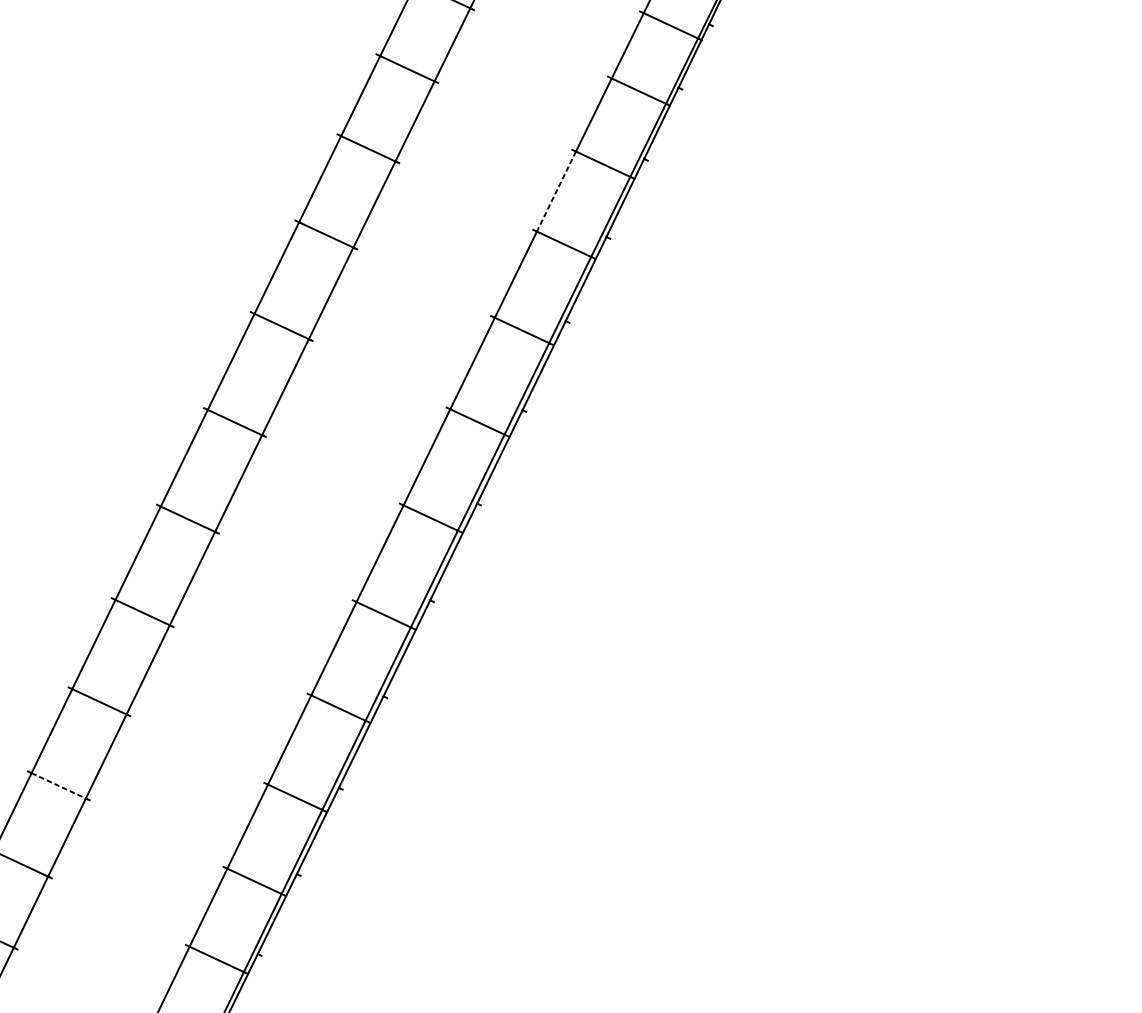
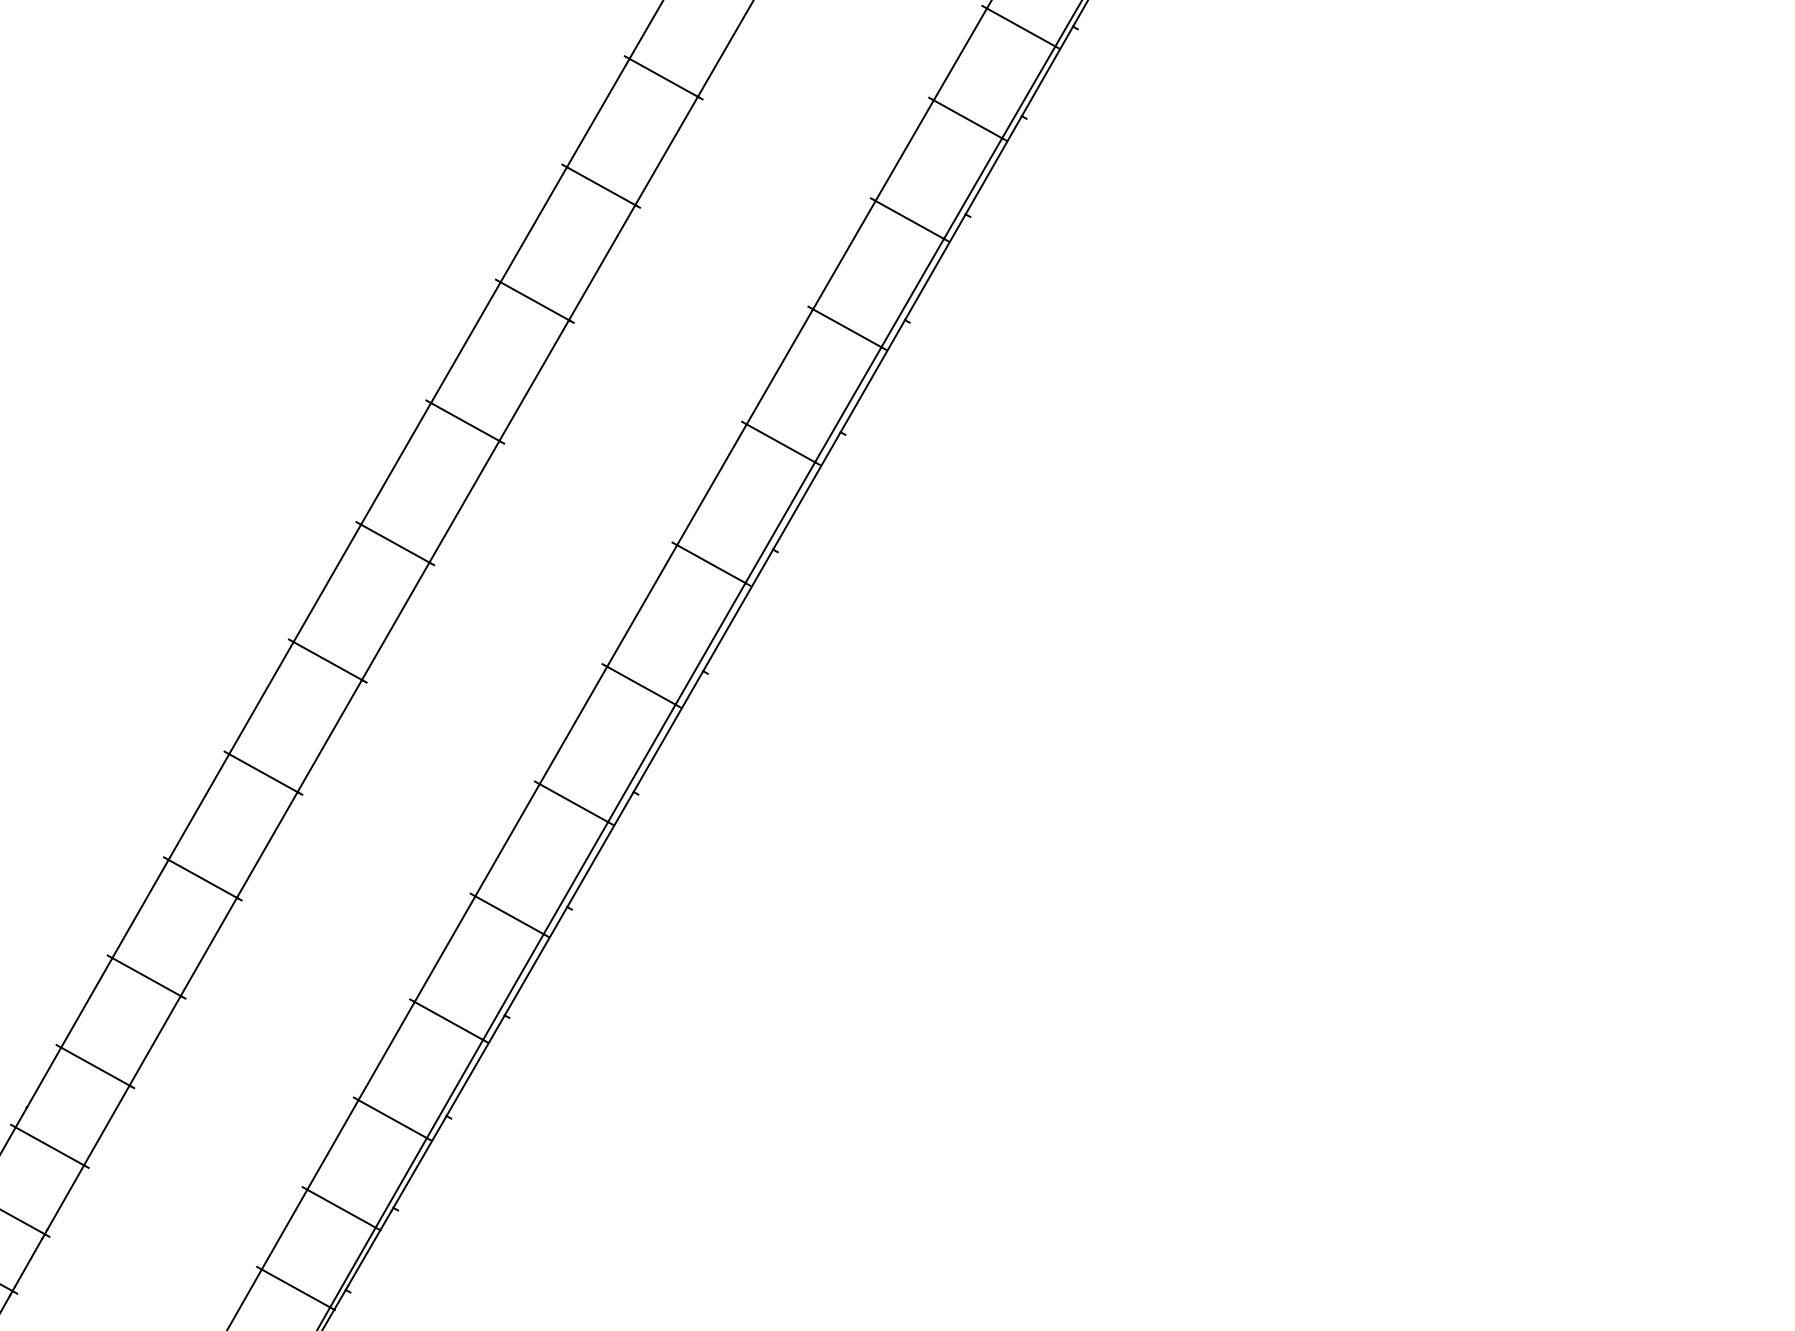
line: (556, 192) -> (904, 151), dashed -> solid
line: (59, 786) -> (203, 879), dashed -> solid

